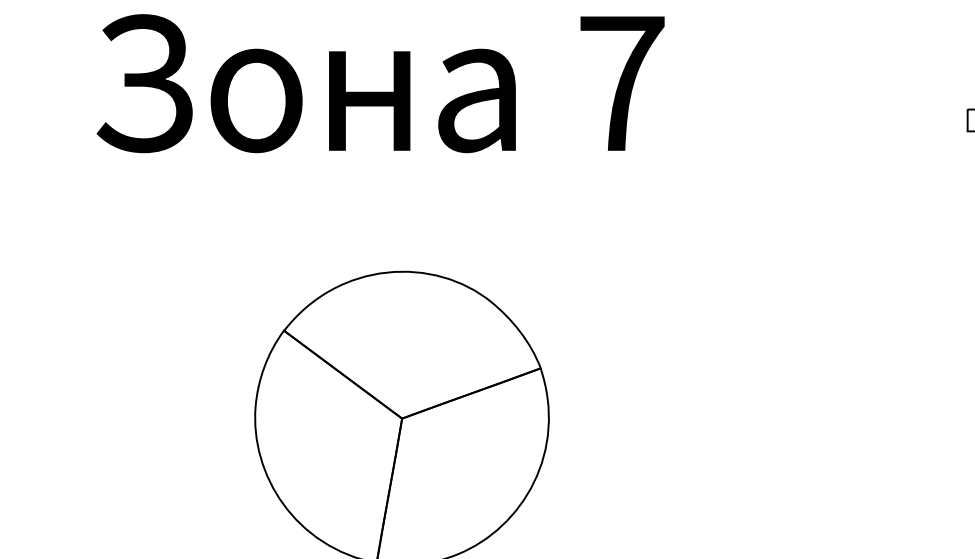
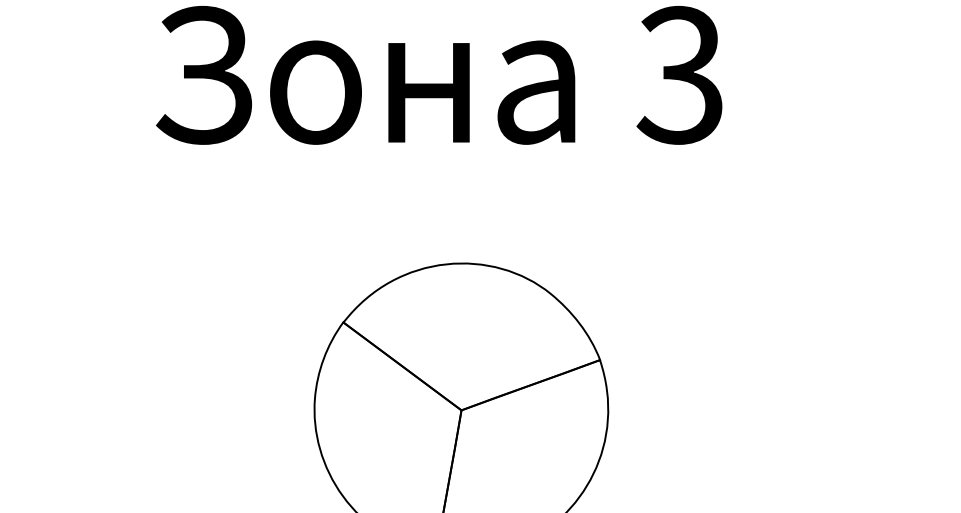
text: (620, 83) -> (679, 75), 7 -> 3

